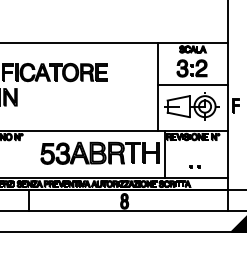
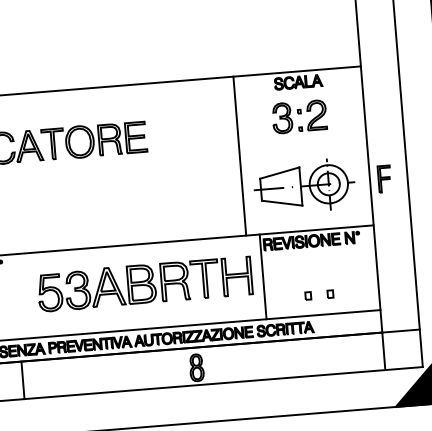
line: (192, 85) -> (302, 147), removed
part: (194, 166) -> (318, 294), size x1.6

